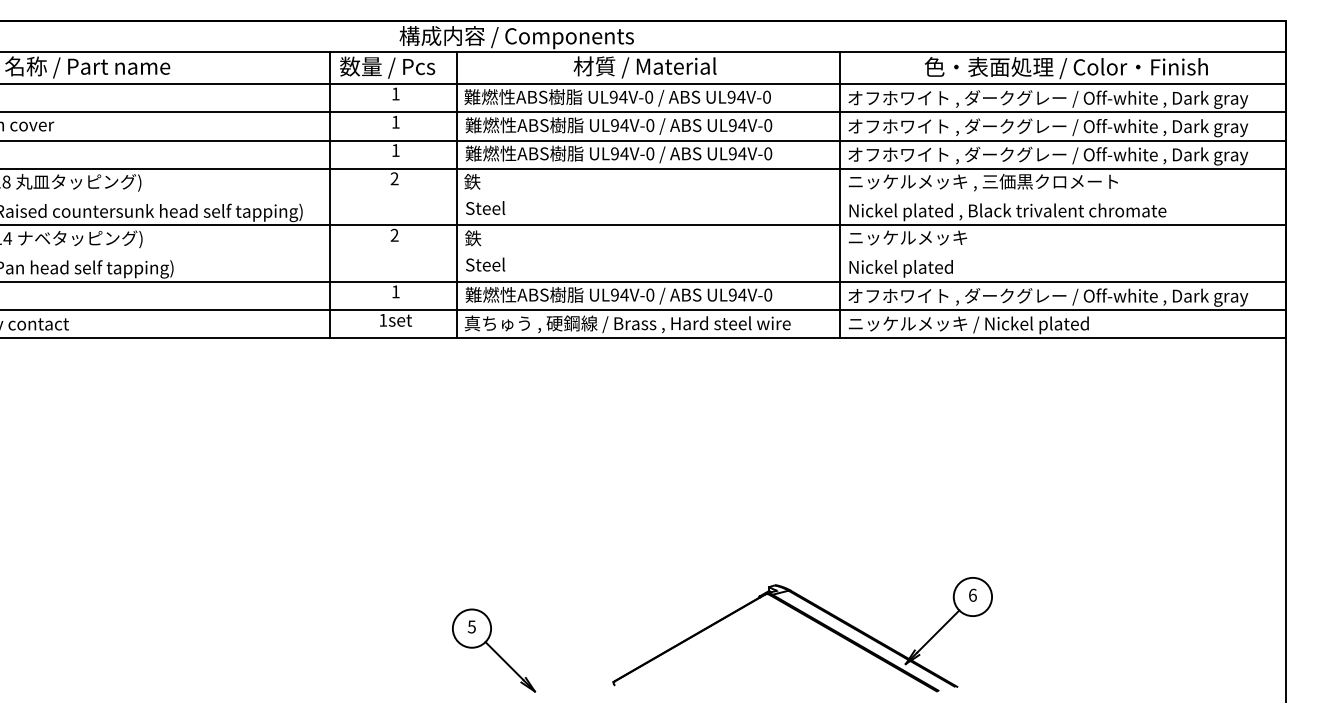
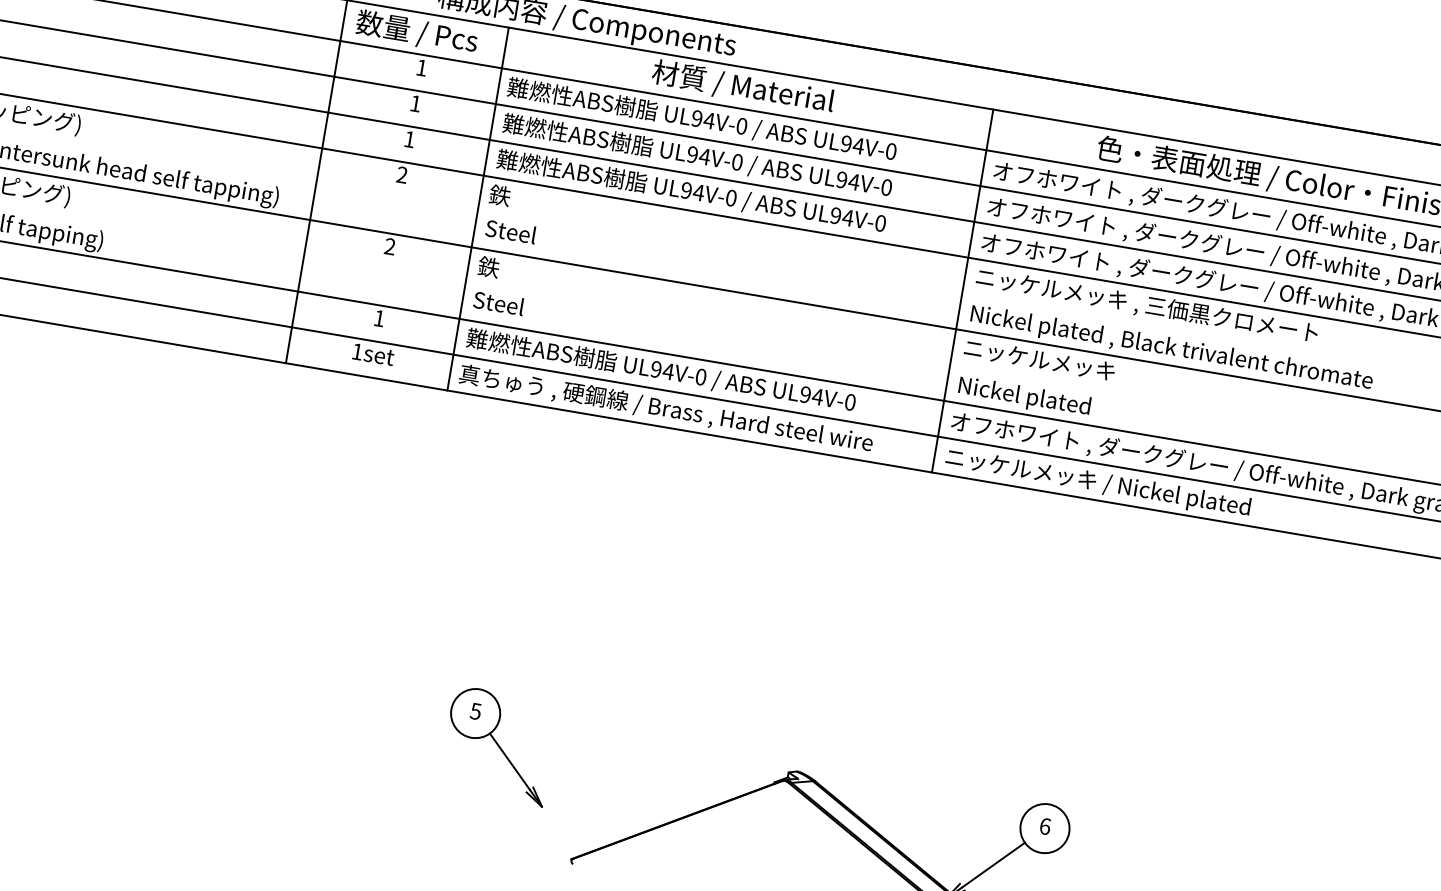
part: (494, 650) -> (499, 746), moved

